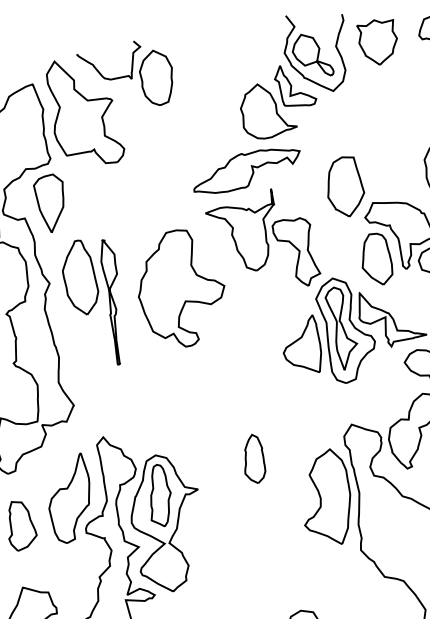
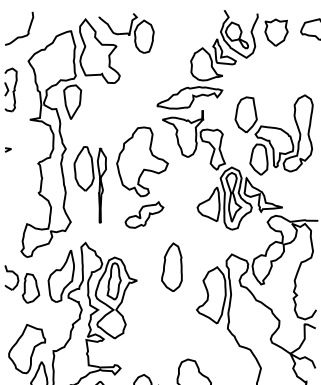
part: (92, 302) -> (89, 184), moved
part: (196, 376) -> (144, 214), added
part: (252, 458) -> (171, 266), size x1.67

